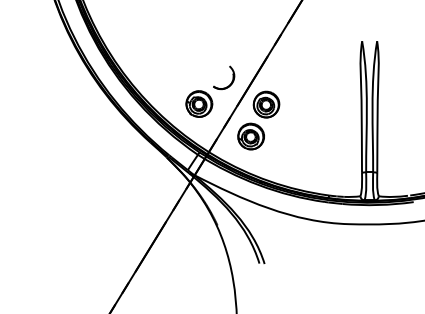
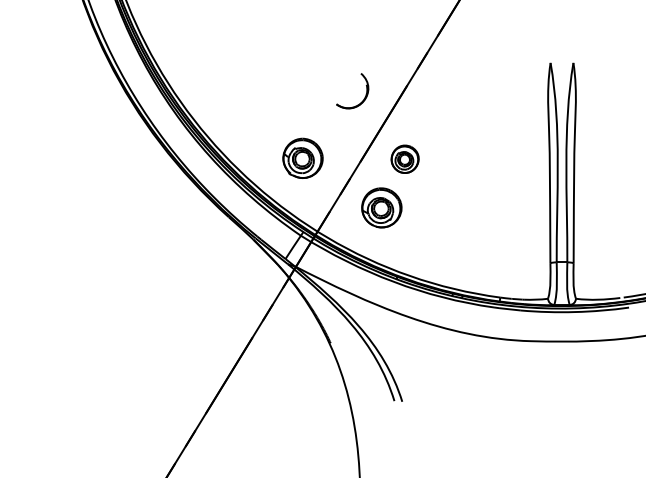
part: (232, 77) -> (365, 90), moved
part: (266, 104) -> (405, 159), size x0.7

